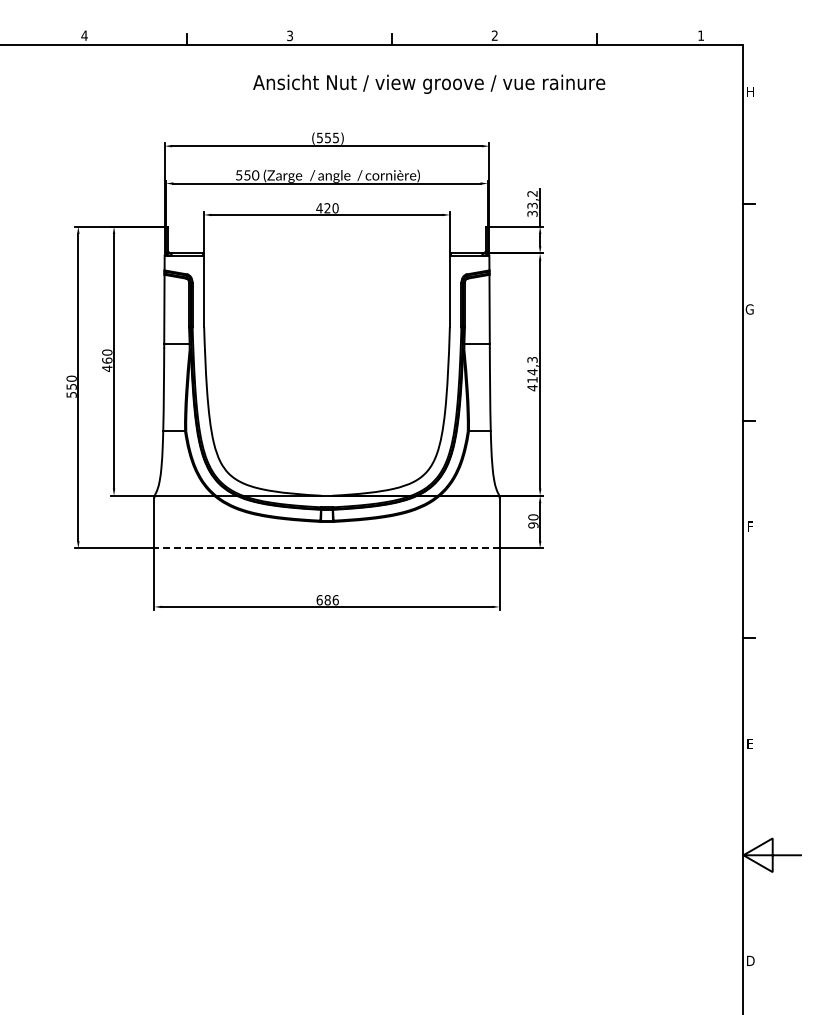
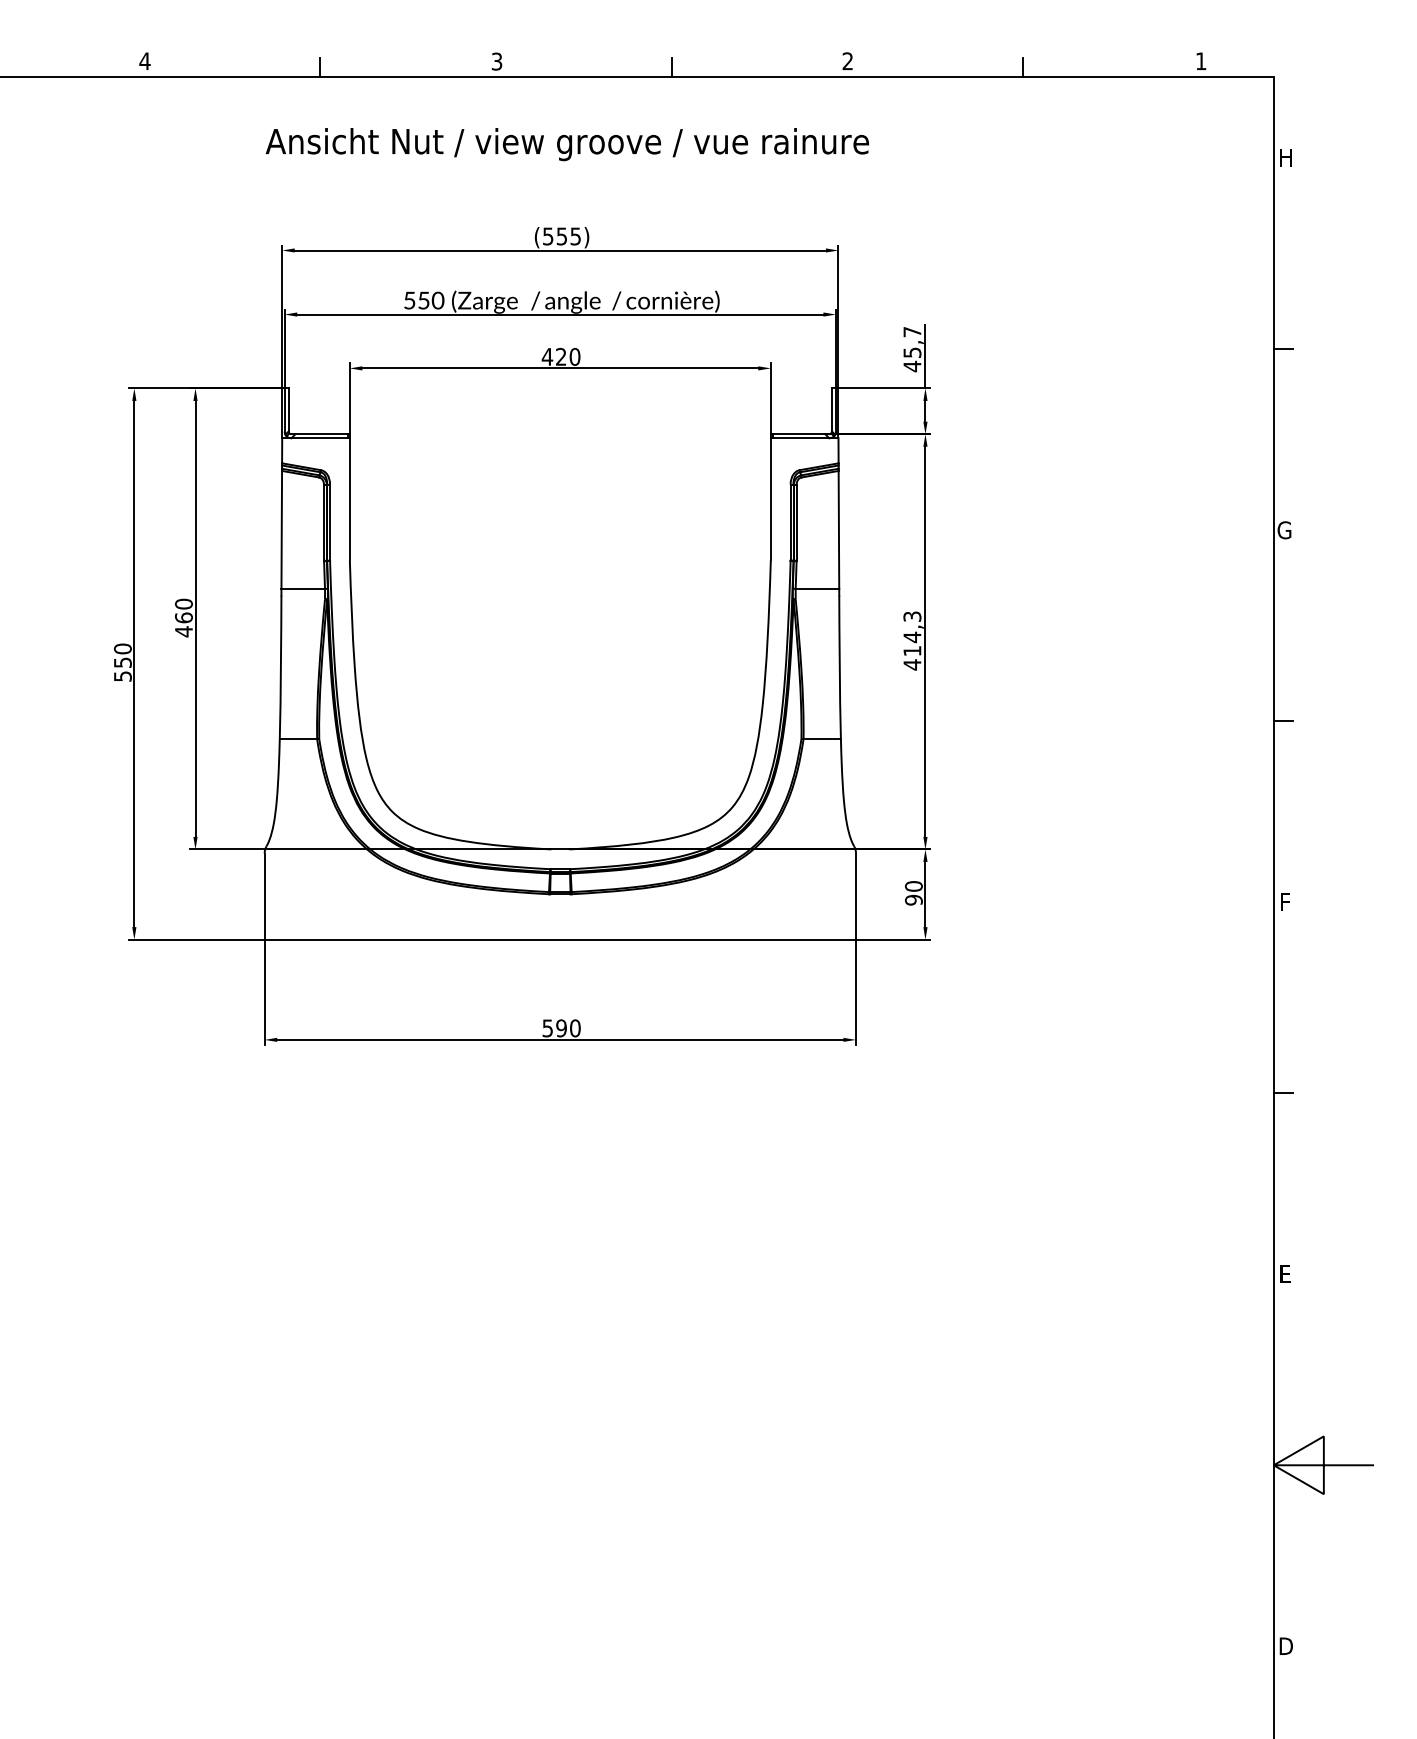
text: (429, 83) -> (568, 143), moved
text: (532, 204) -> (912, 350), 33,2 -> 45,7
line: (327, 548) -> (561, 939), dashed -> solid
text: (327, 600) -> (561, 1028), 686 -> 590

